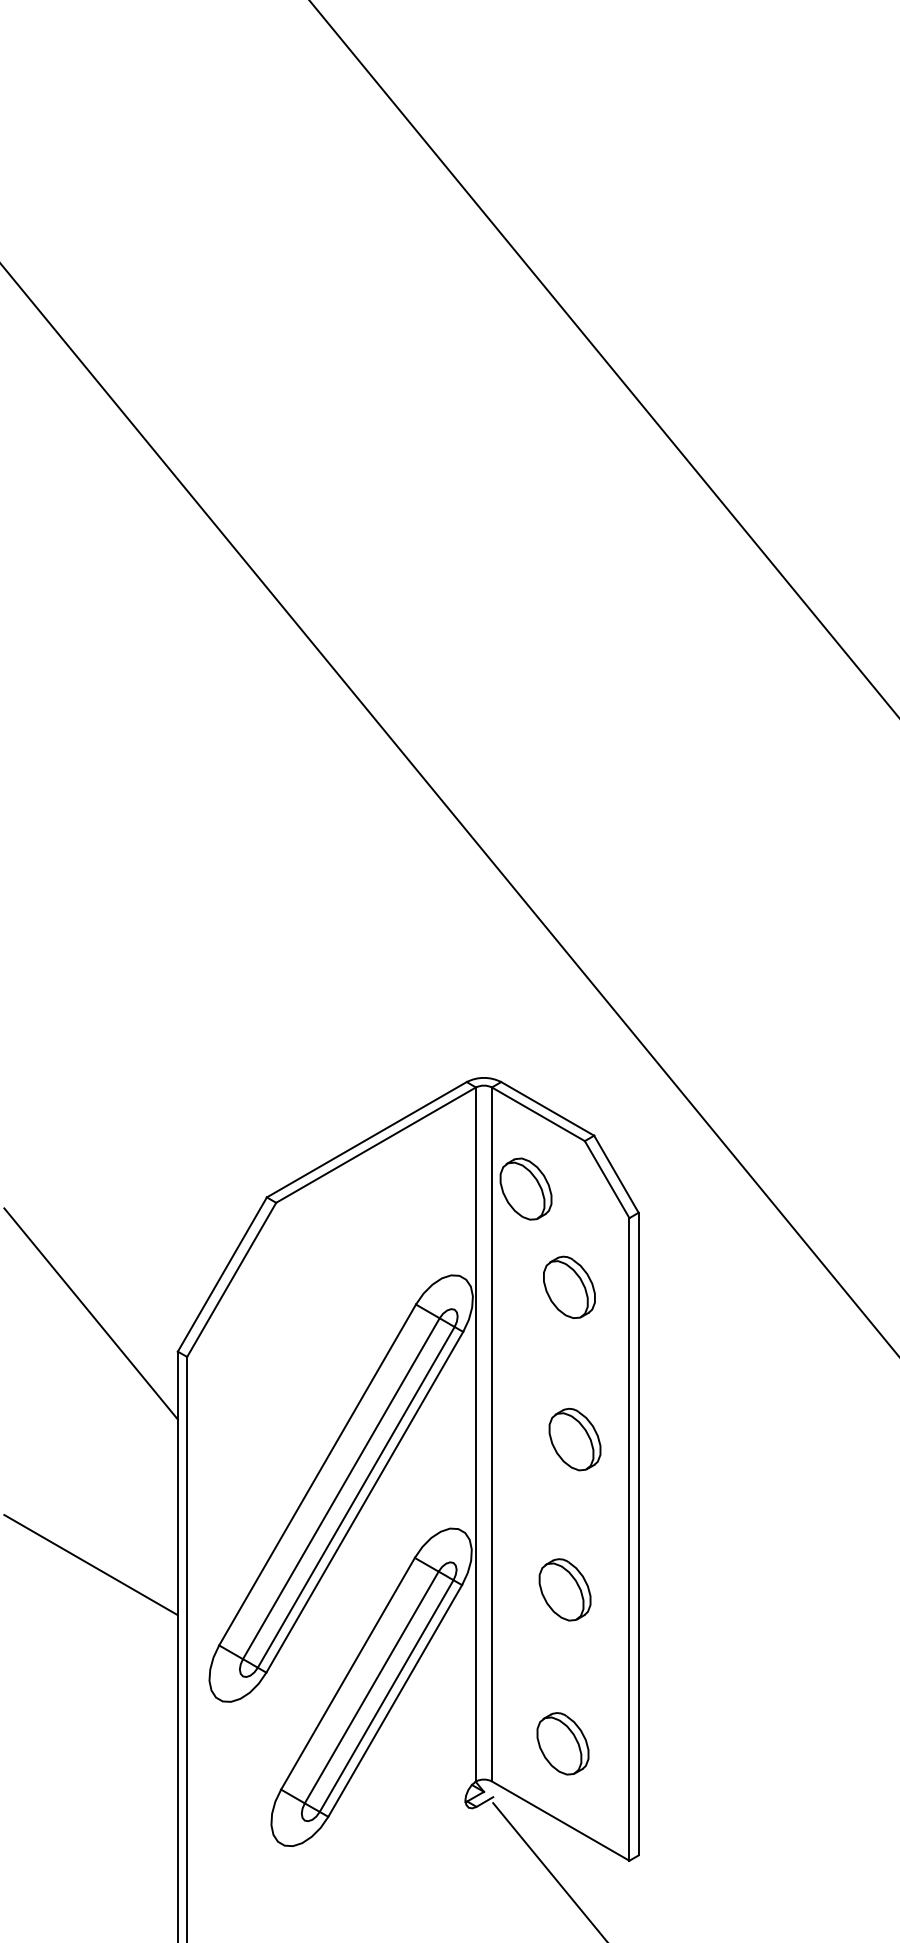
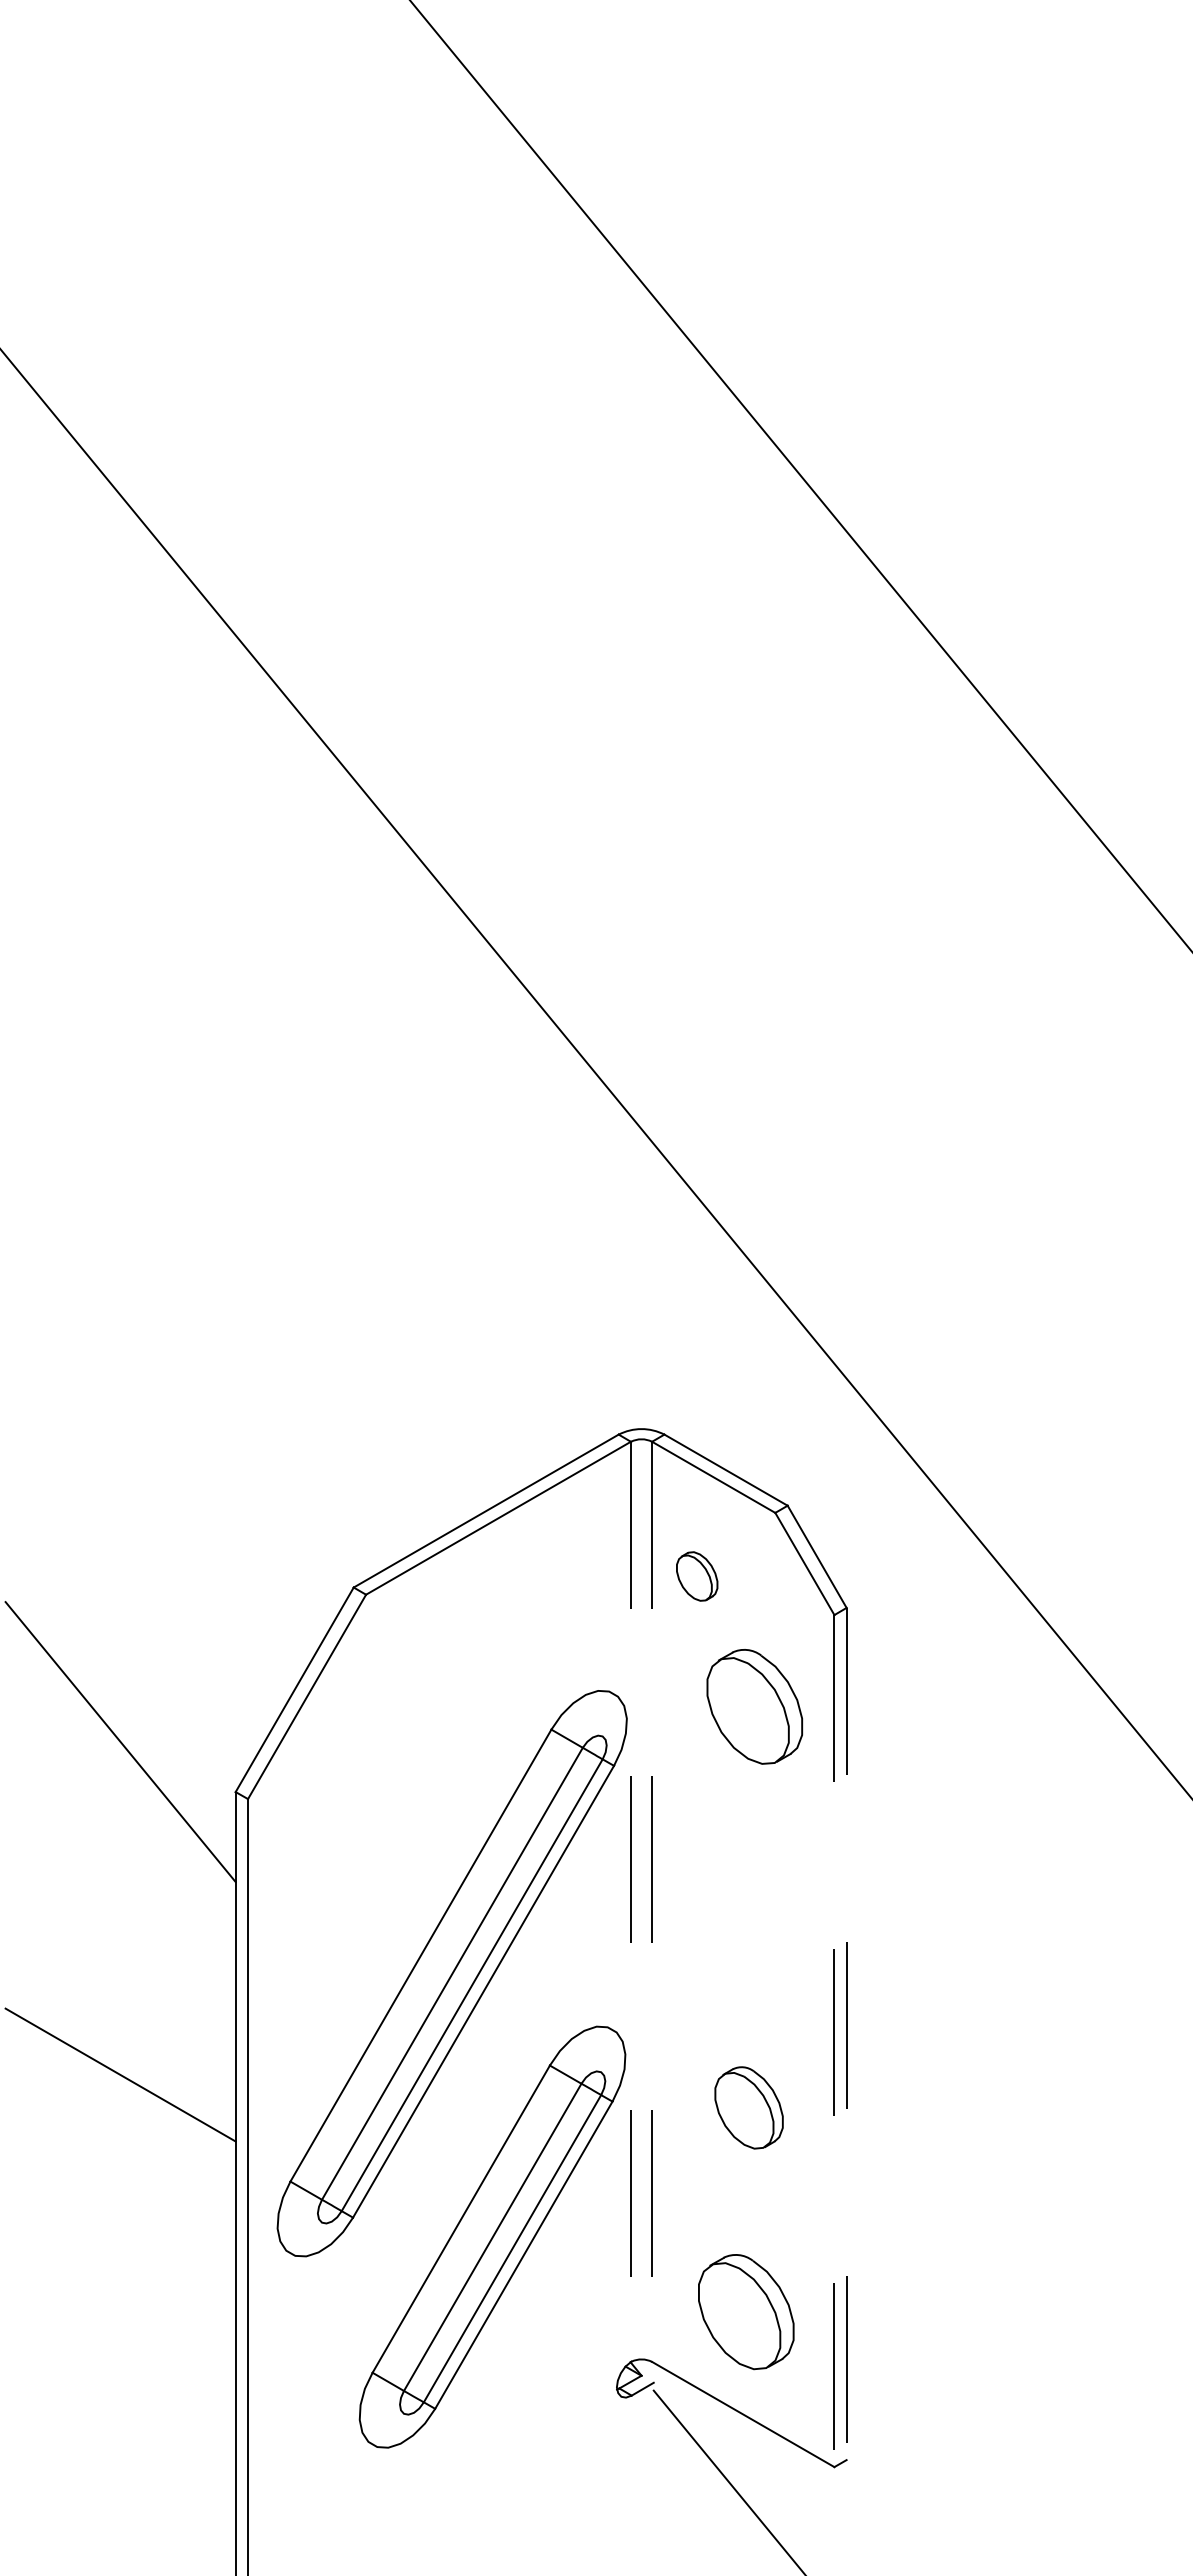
part: (525, 1189) -> (696, 1576), size x0.6
part: (569, 1287) -> (754, 1706), size x1.4
line: (475, 1434) -> (630, 1902), solid -> dashed
line: (492, 1434) -> (652, 1902), solid -> dashed
part: (574, 1439) -> (761, 1908), removed
line: (638, 1534) -> (846, 2034), solid -> dashed
line: (629, 1539) -> (834, 2041), solid -> dashed
part: (563, 1743) -> (746, 2311), size x1.4

